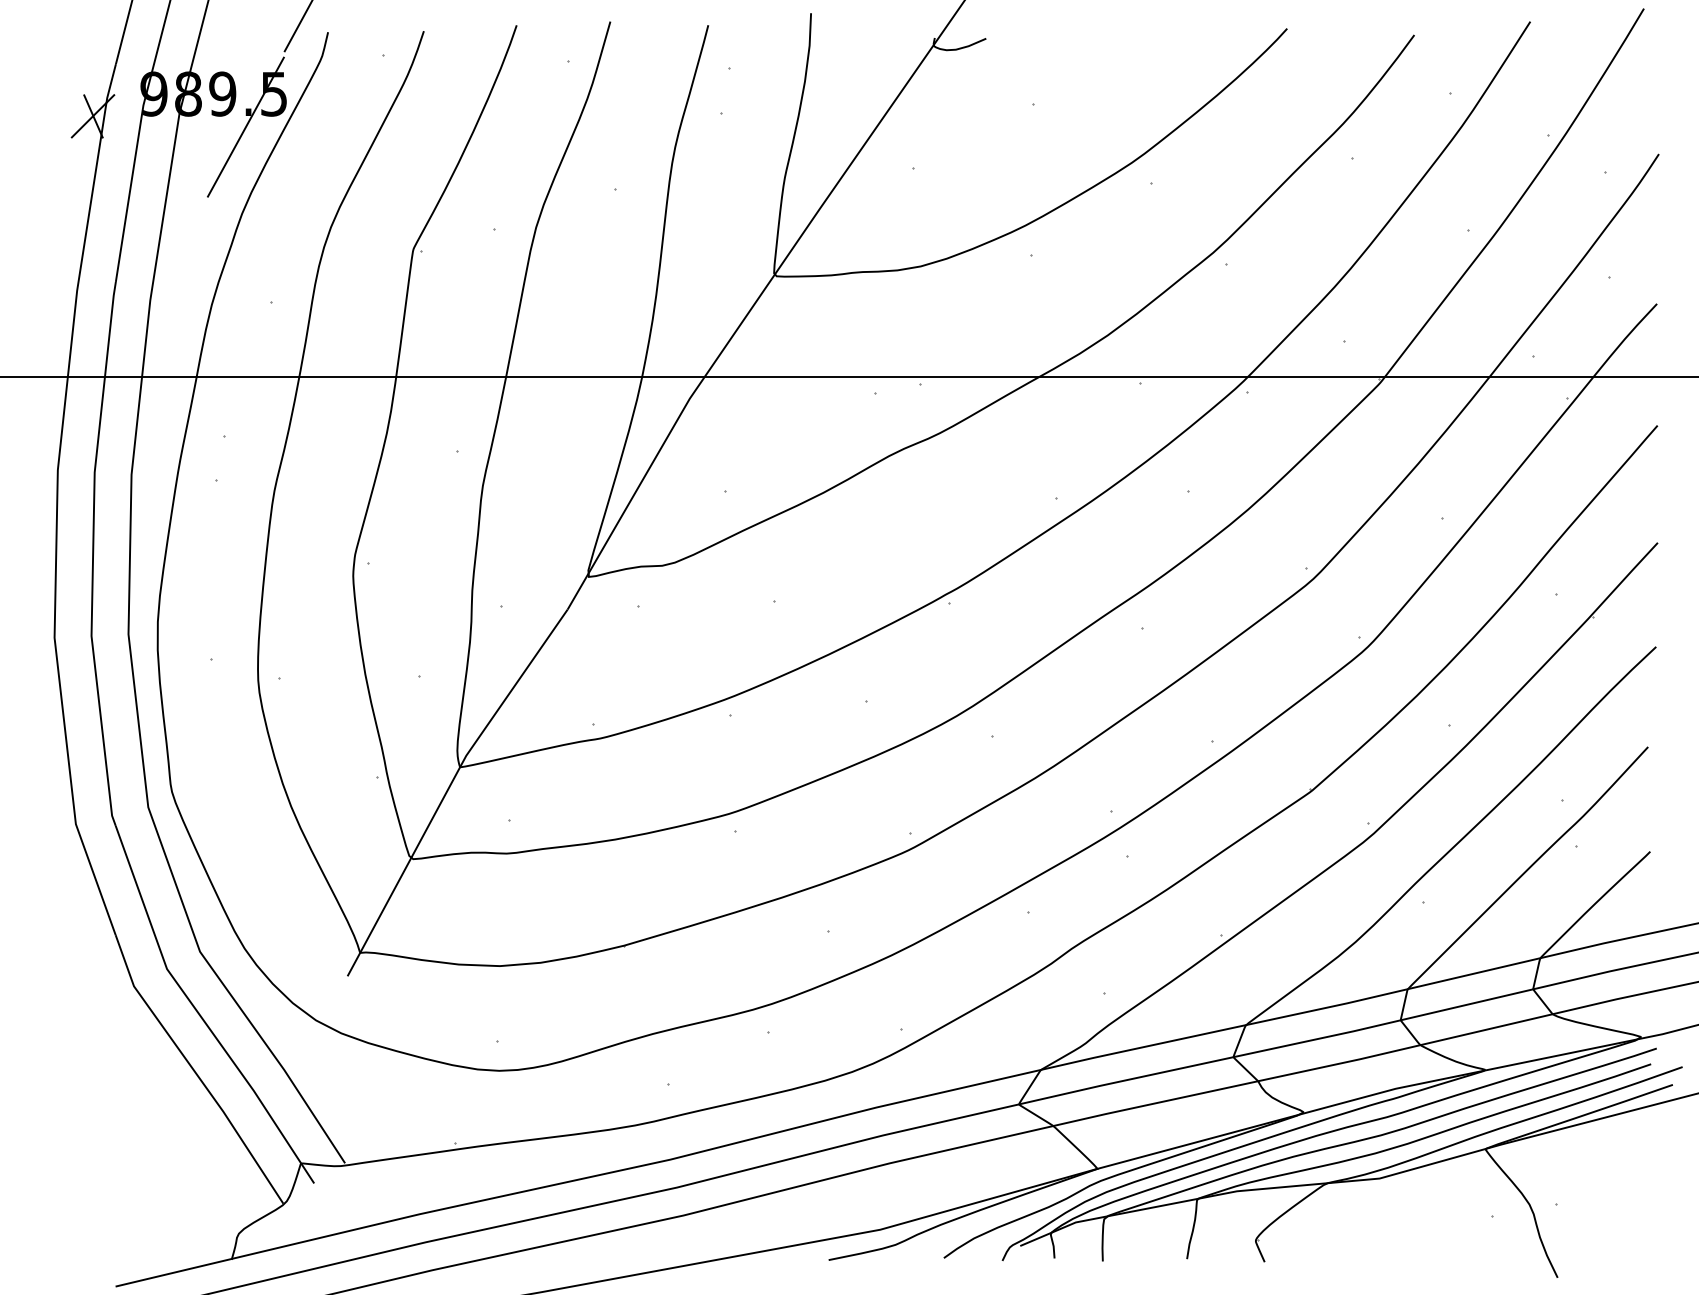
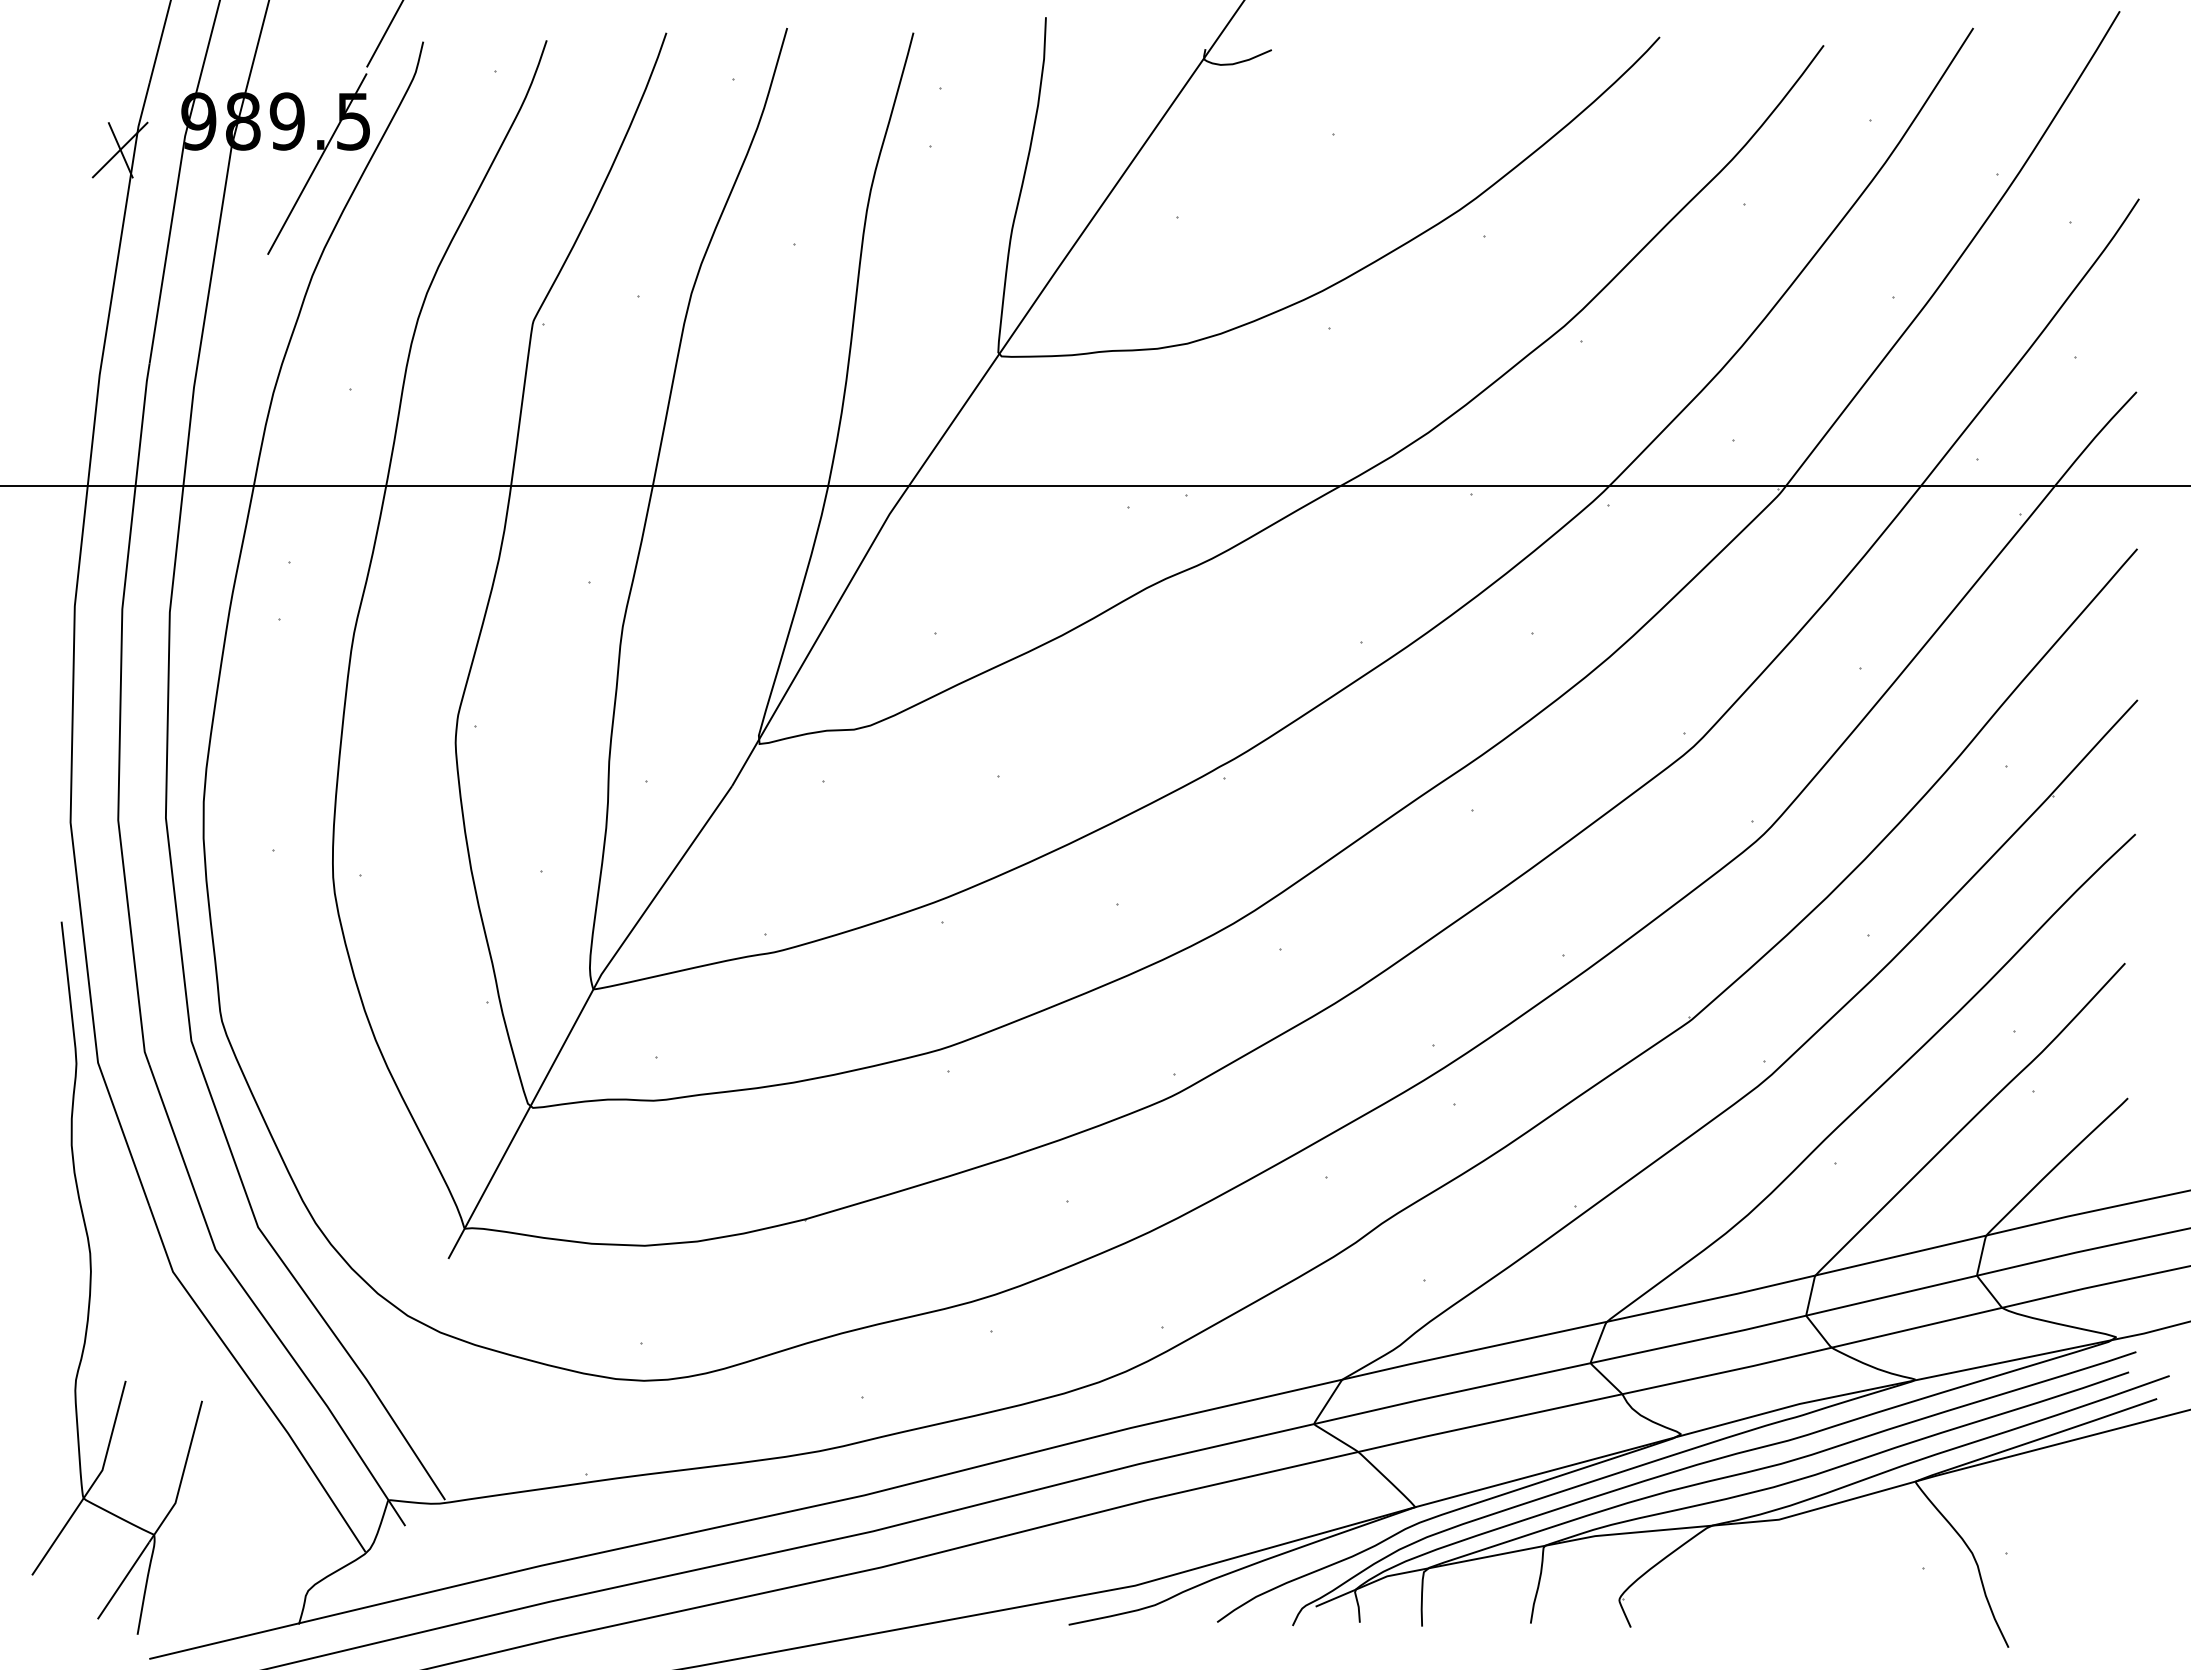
part: (70, 990) -> (91, 1277), added

